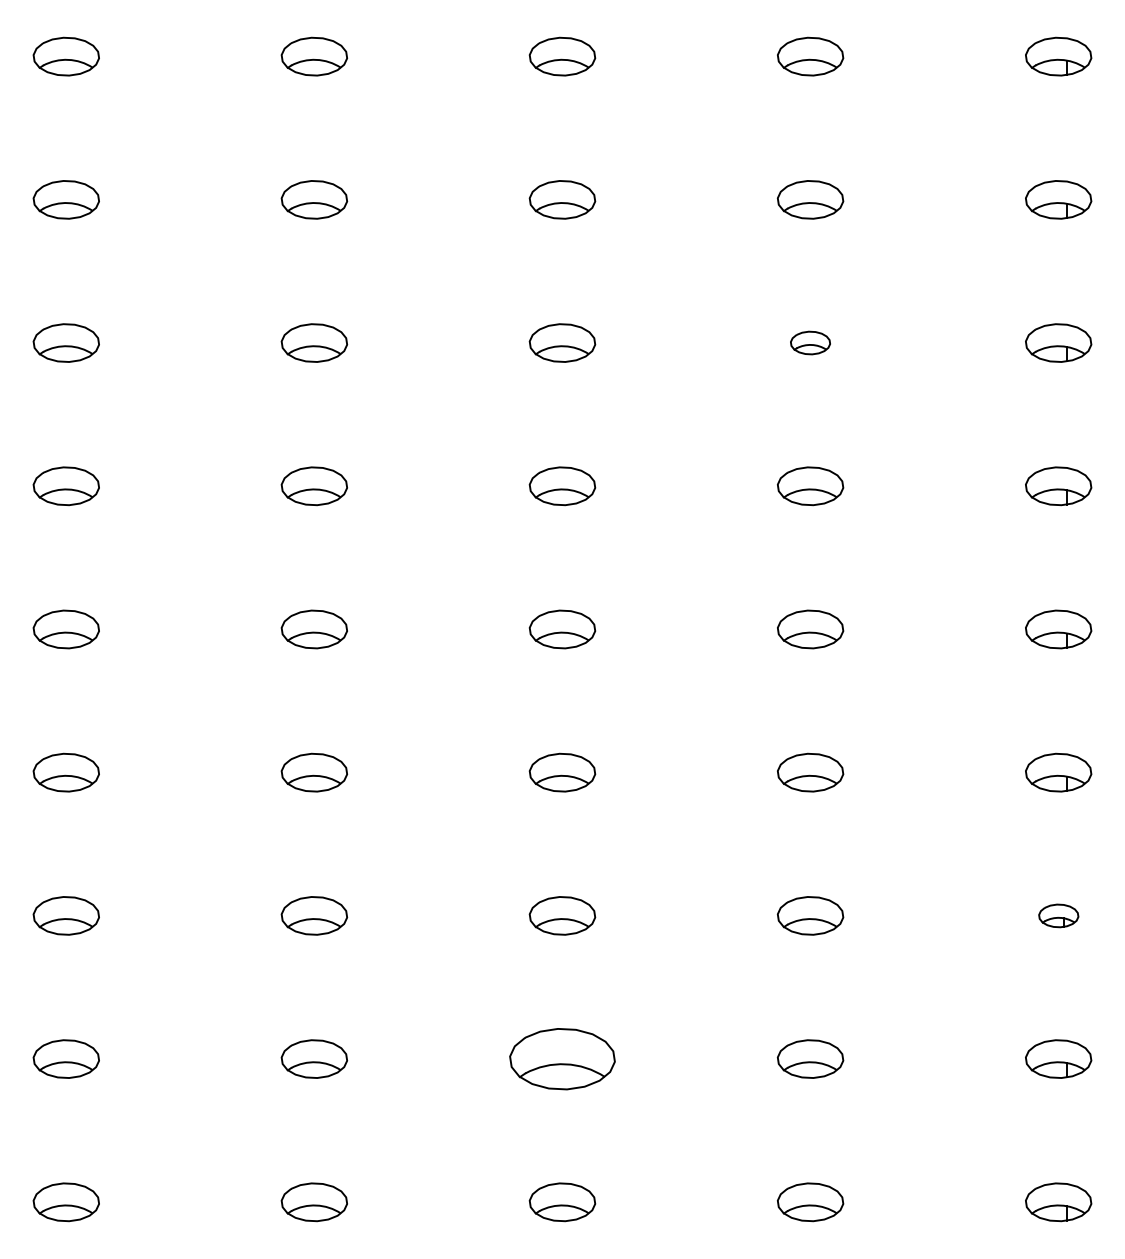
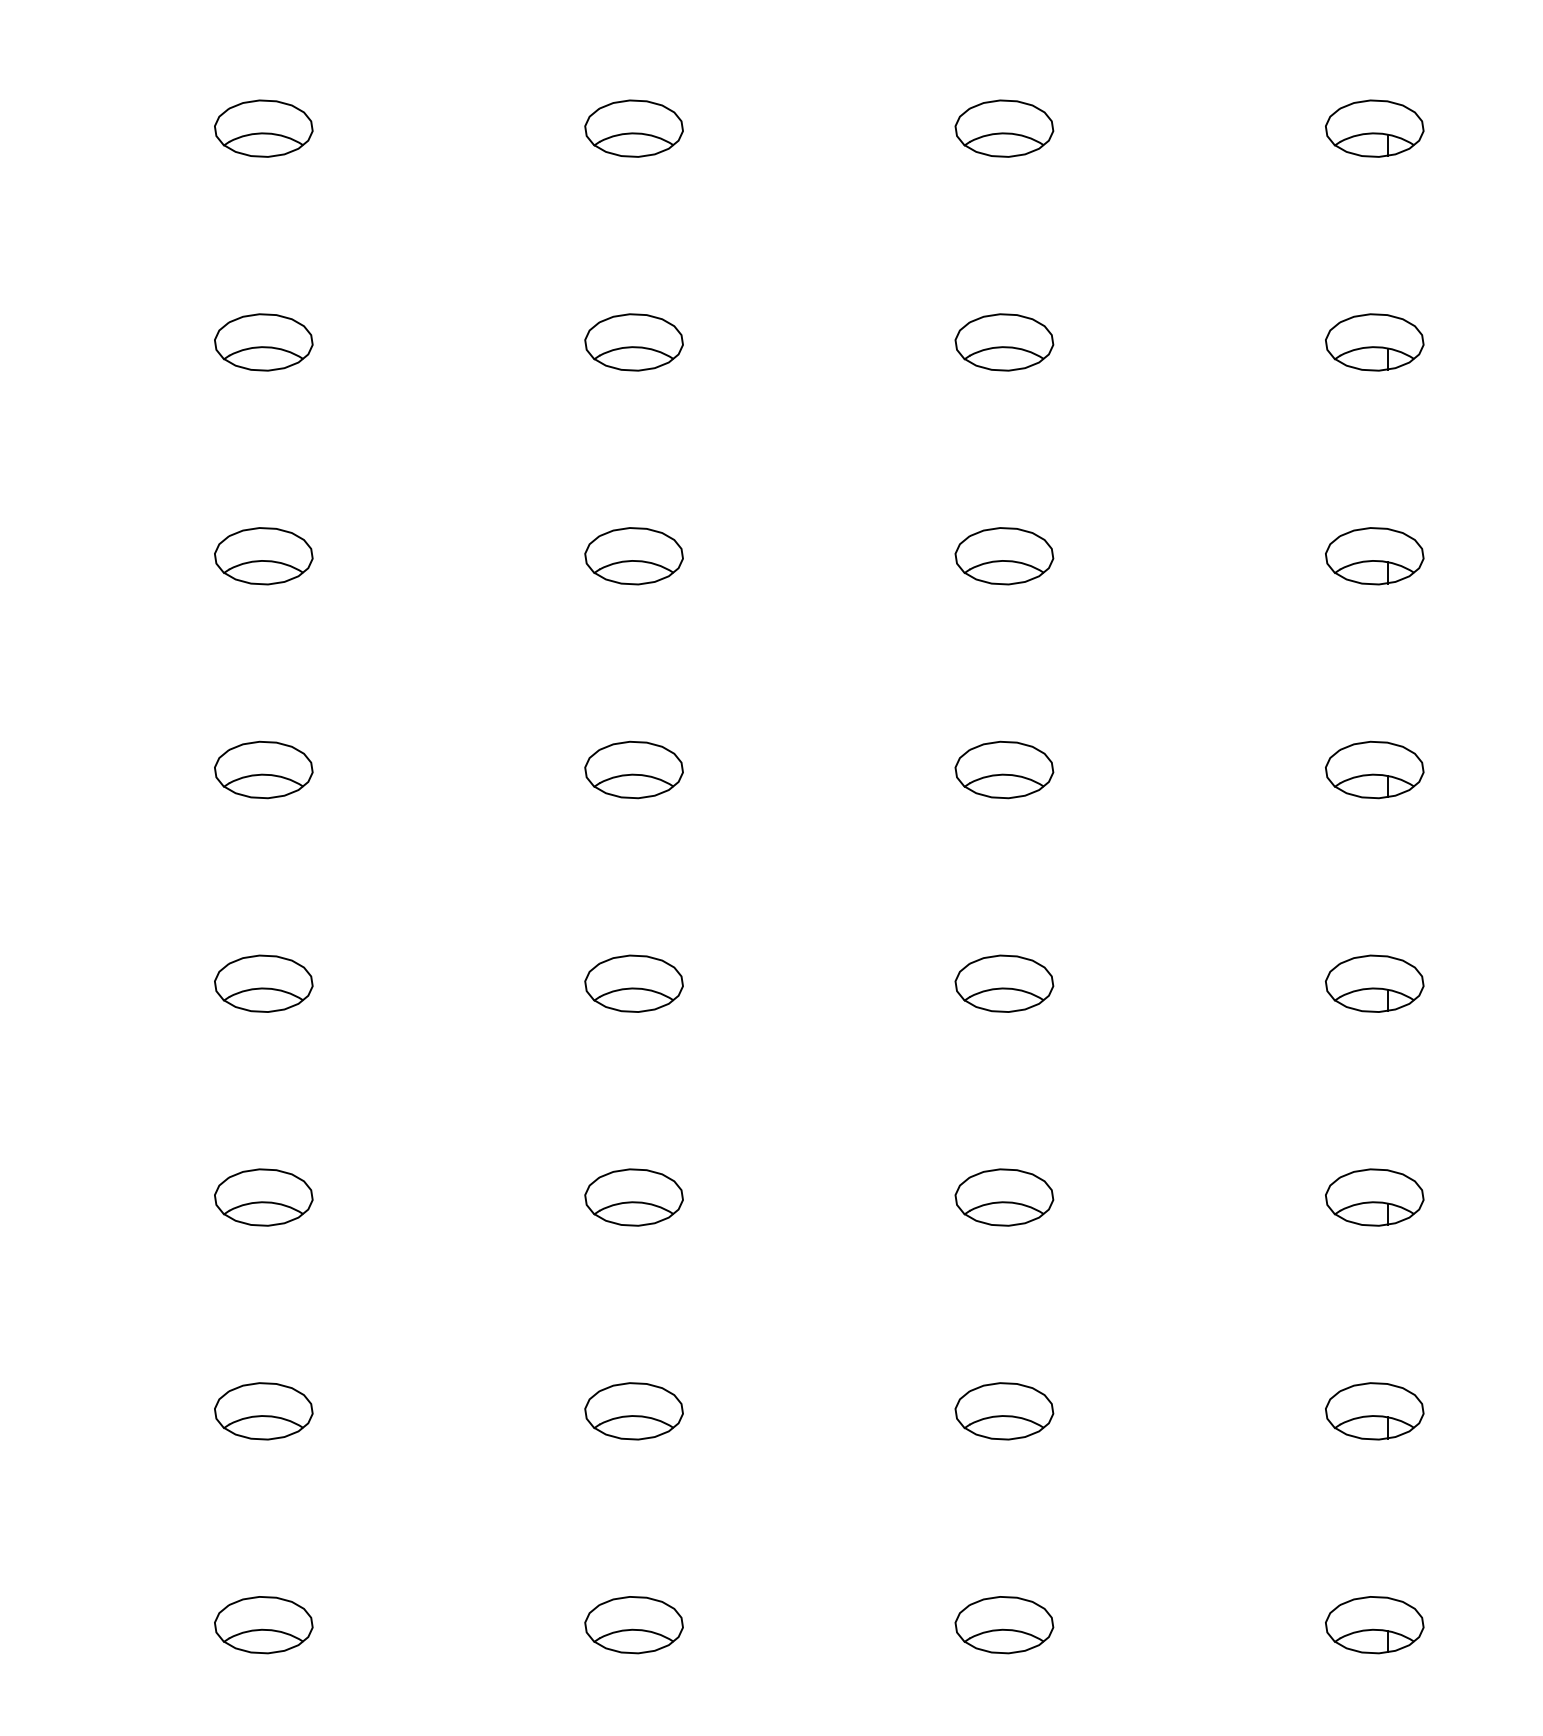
part: (810, 342) -> (1004, 341), size x1.67
part: (1058, 915) -> (1374, 1196), size x1.67
part: (562, 1058) -> (634, 1410), size x0.62

